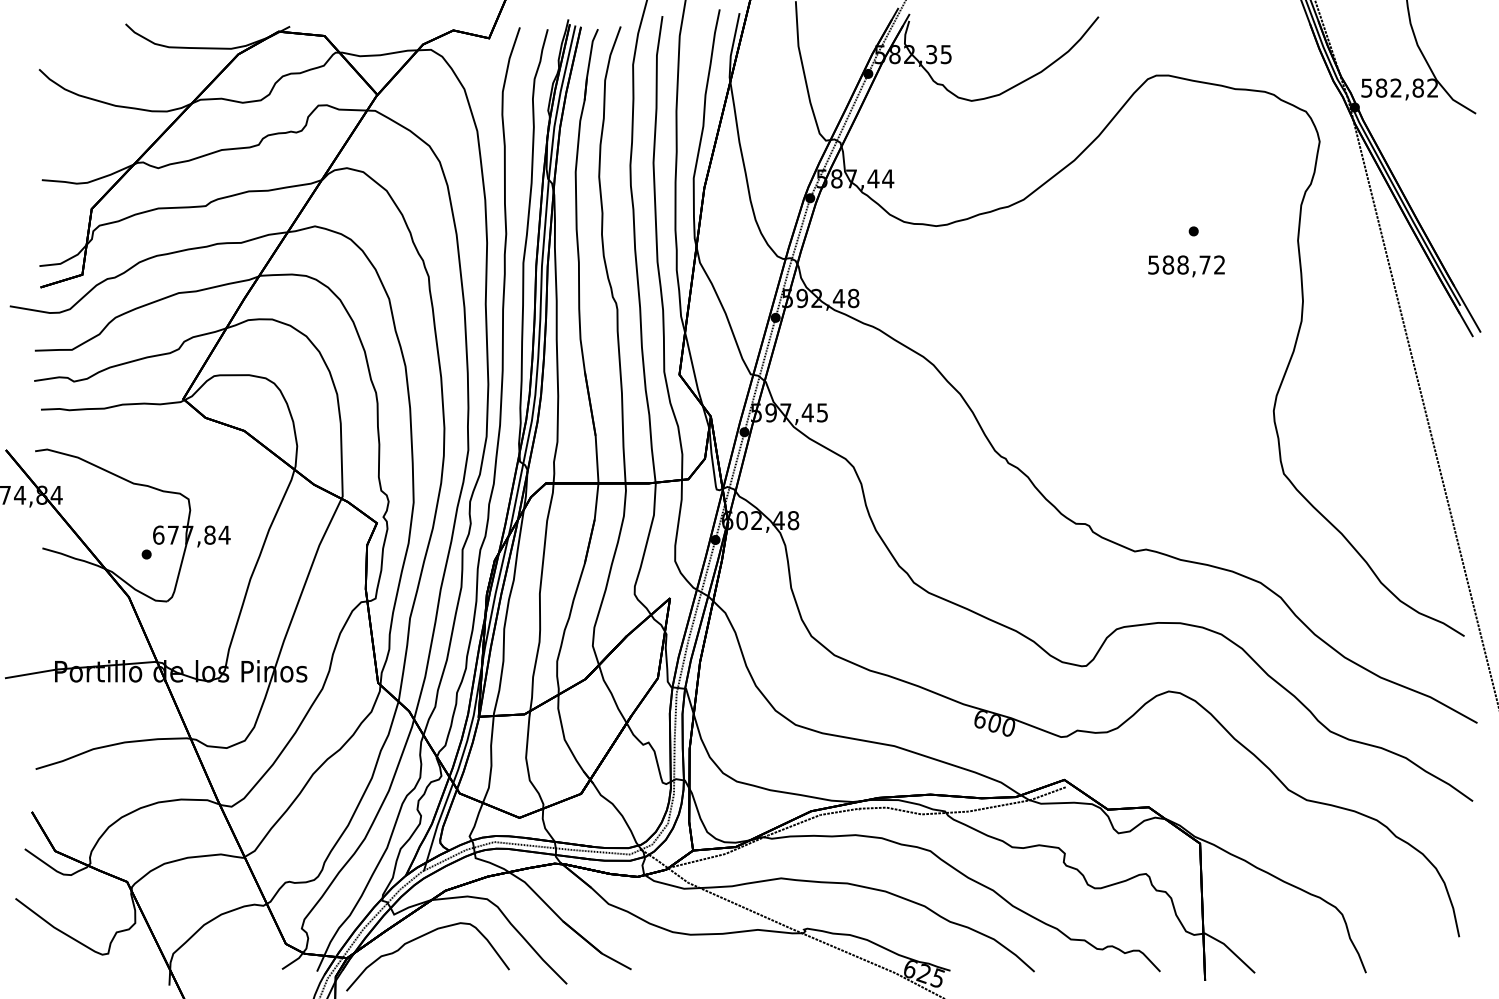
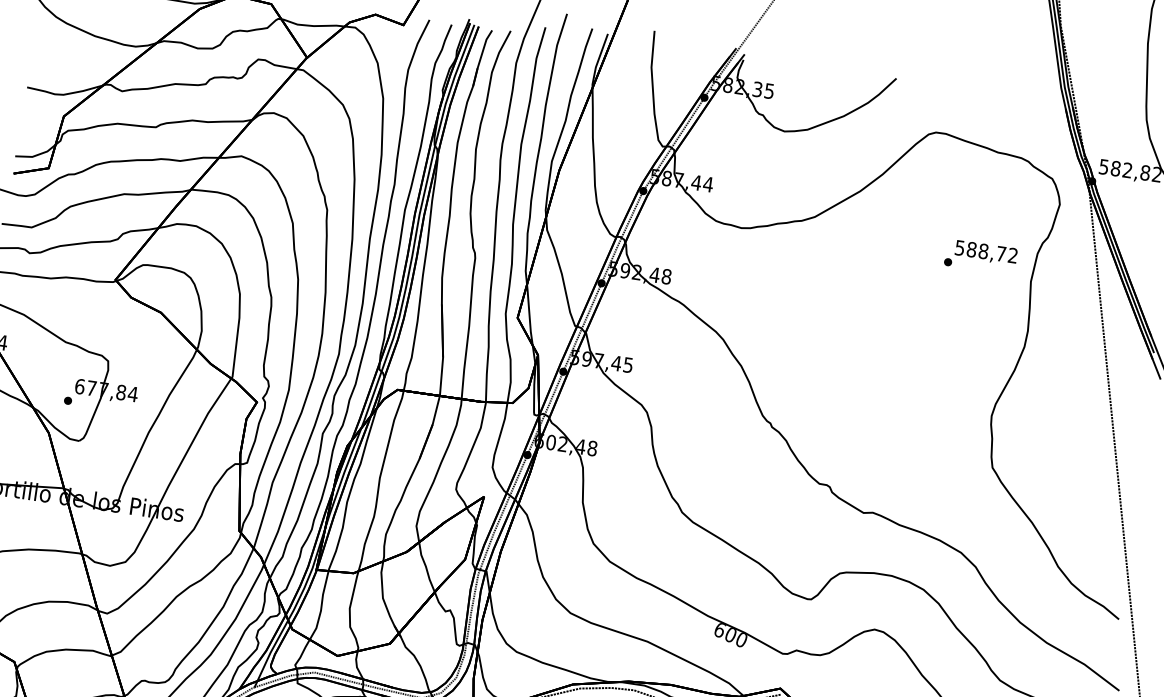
text: (1186, 266) -> (986, 253), moved

